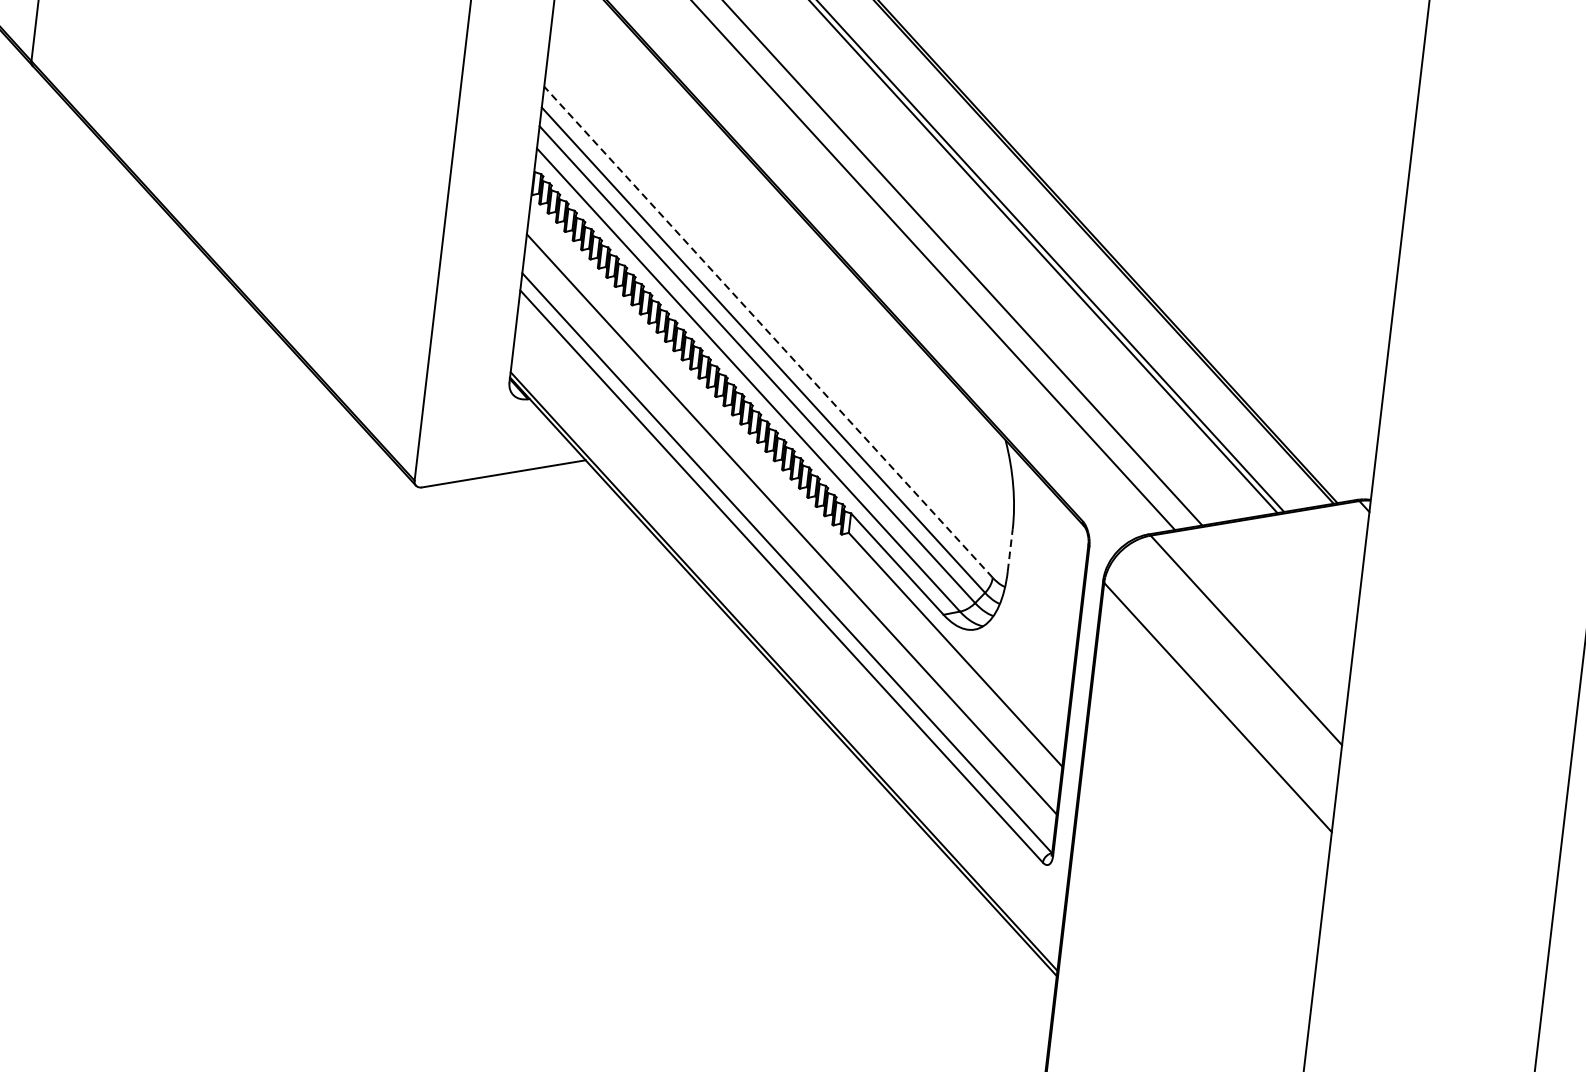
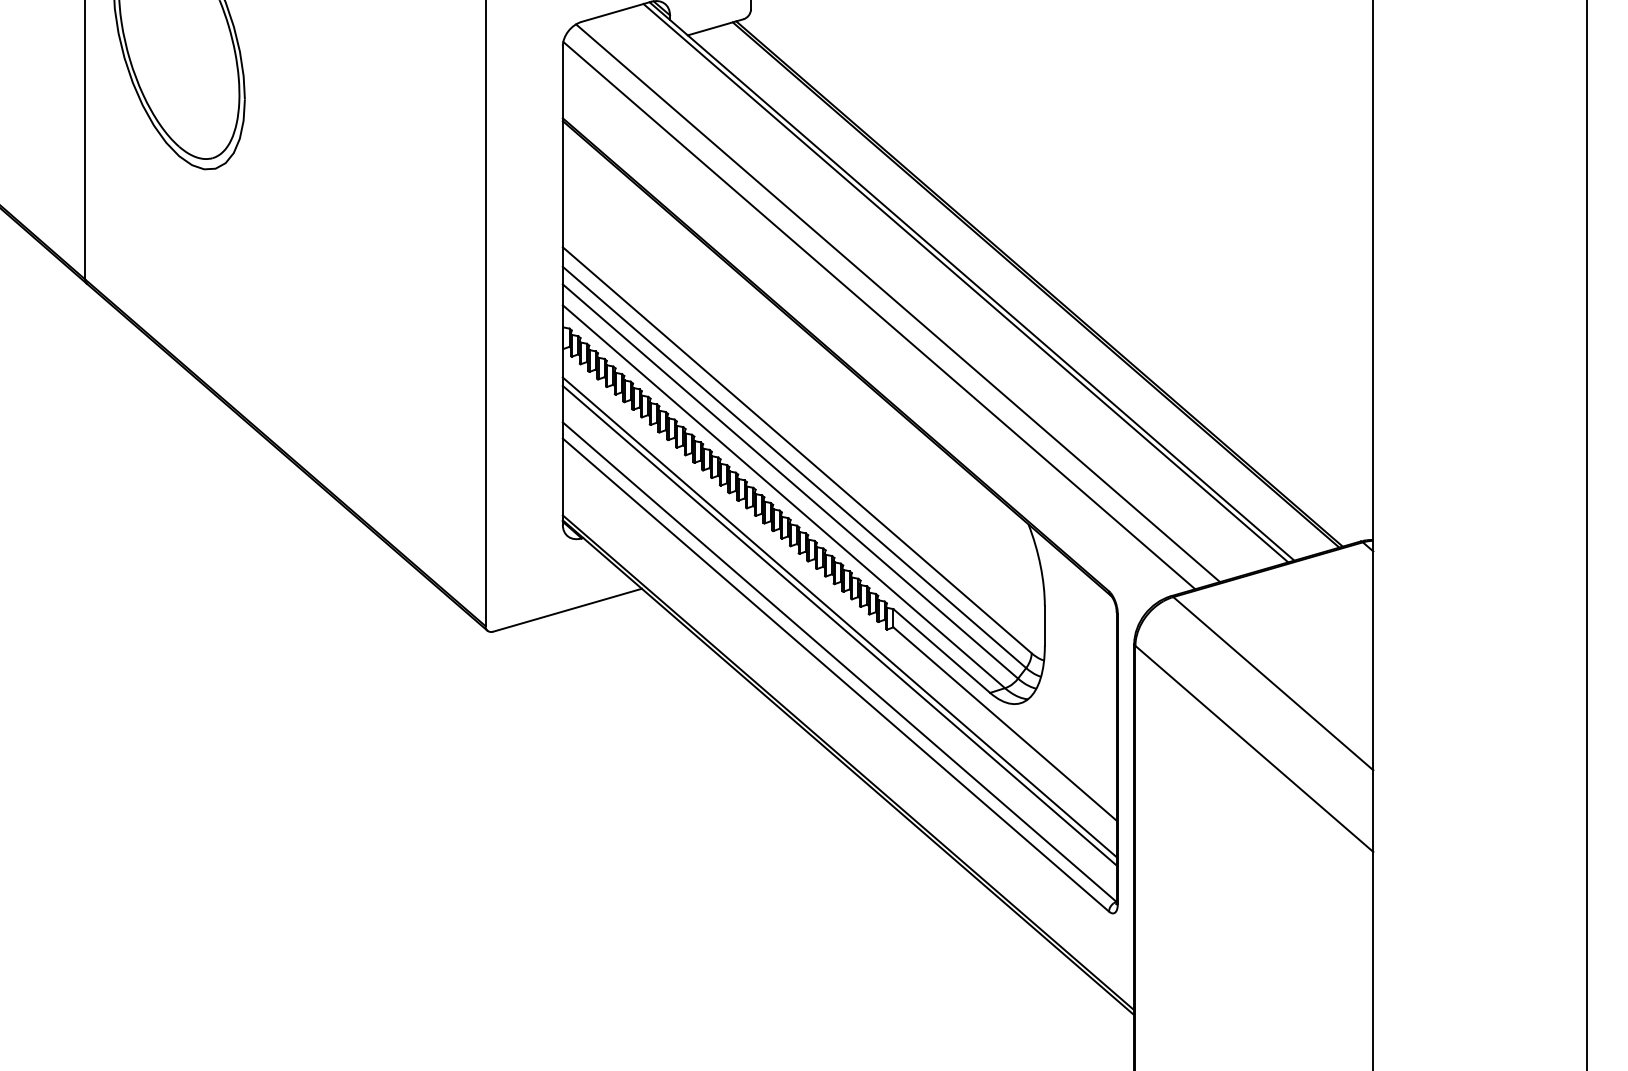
line: (767, 331) -> (796, 449), dashed -> solid
line: (792, 515) -> (839, 617), added
line: (1009, 549) -> (1044, 625), dashed -> solid

